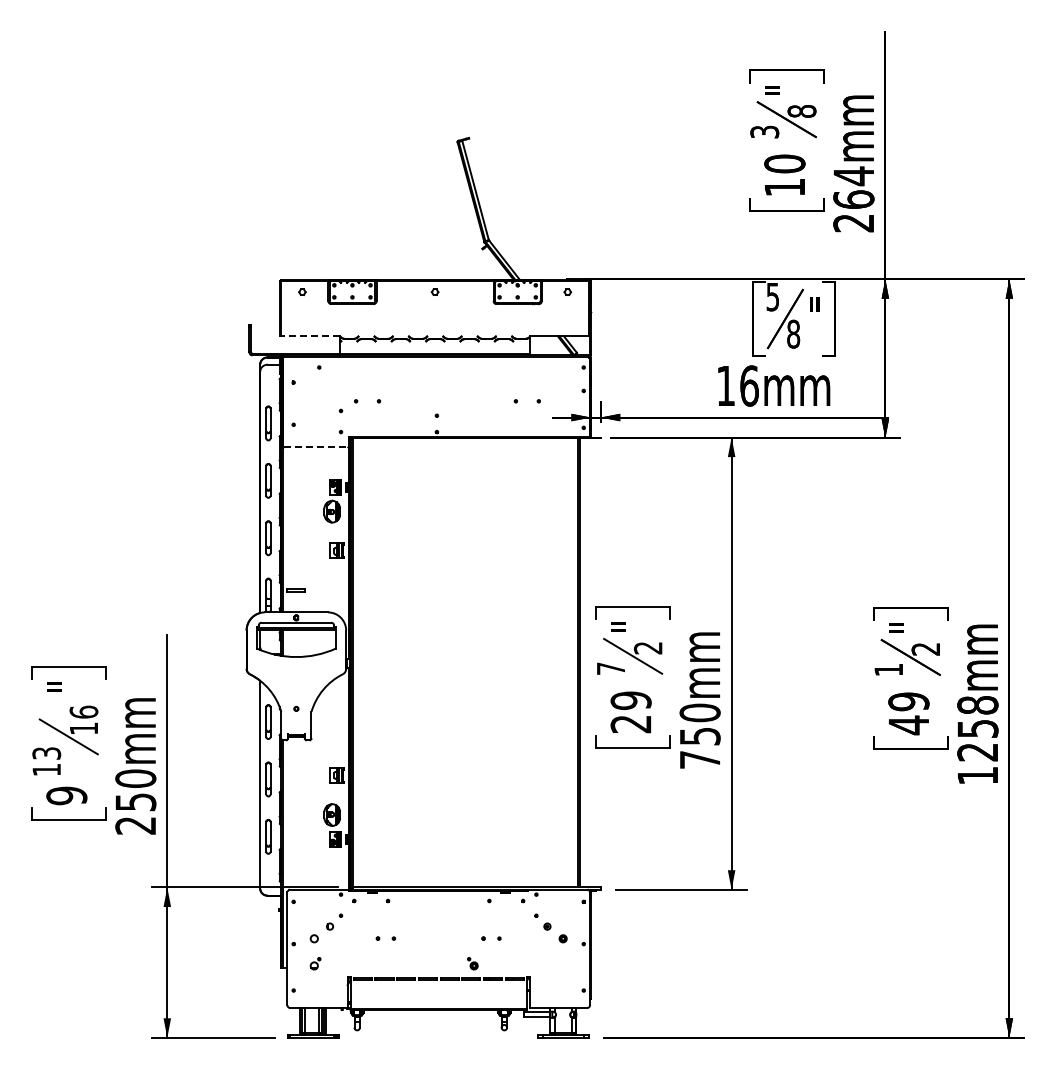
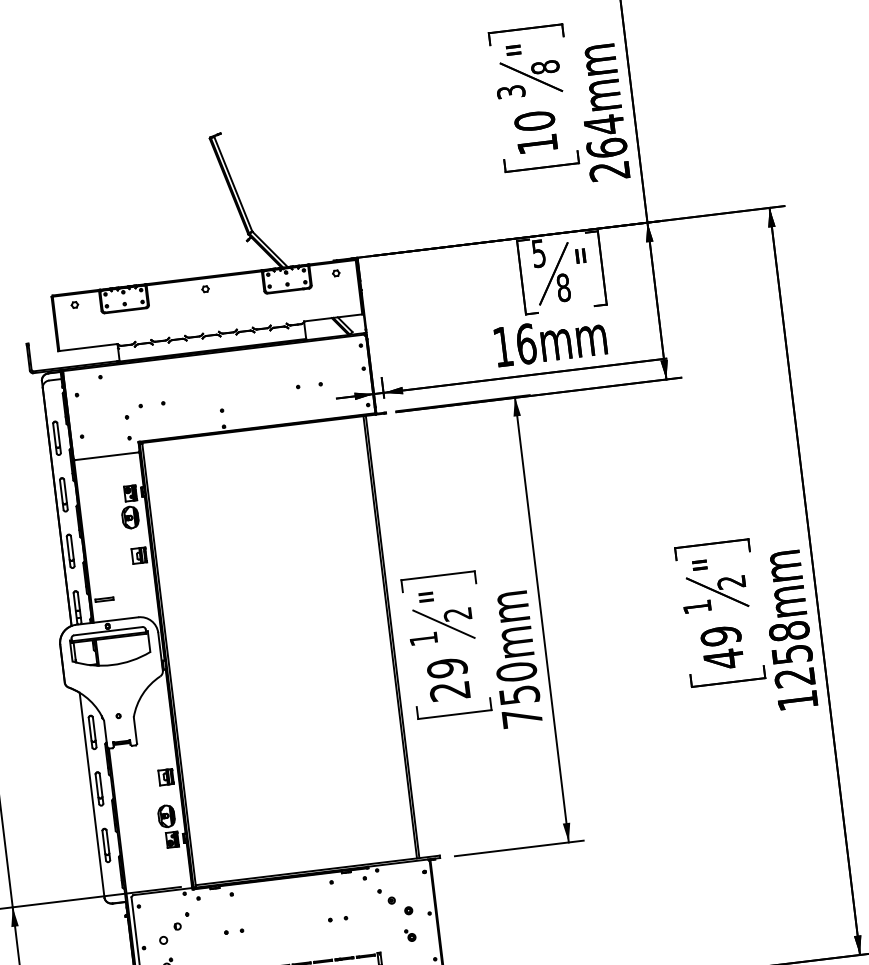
line: (310, 336) -> (88, 347), dashed -> solid
line: (316, 447) -> (107, 456), dashed -> solid
text: (610, 668) -> (423, 638), 7 -> 1
part: (472, 963) -> (410, 935), moved

